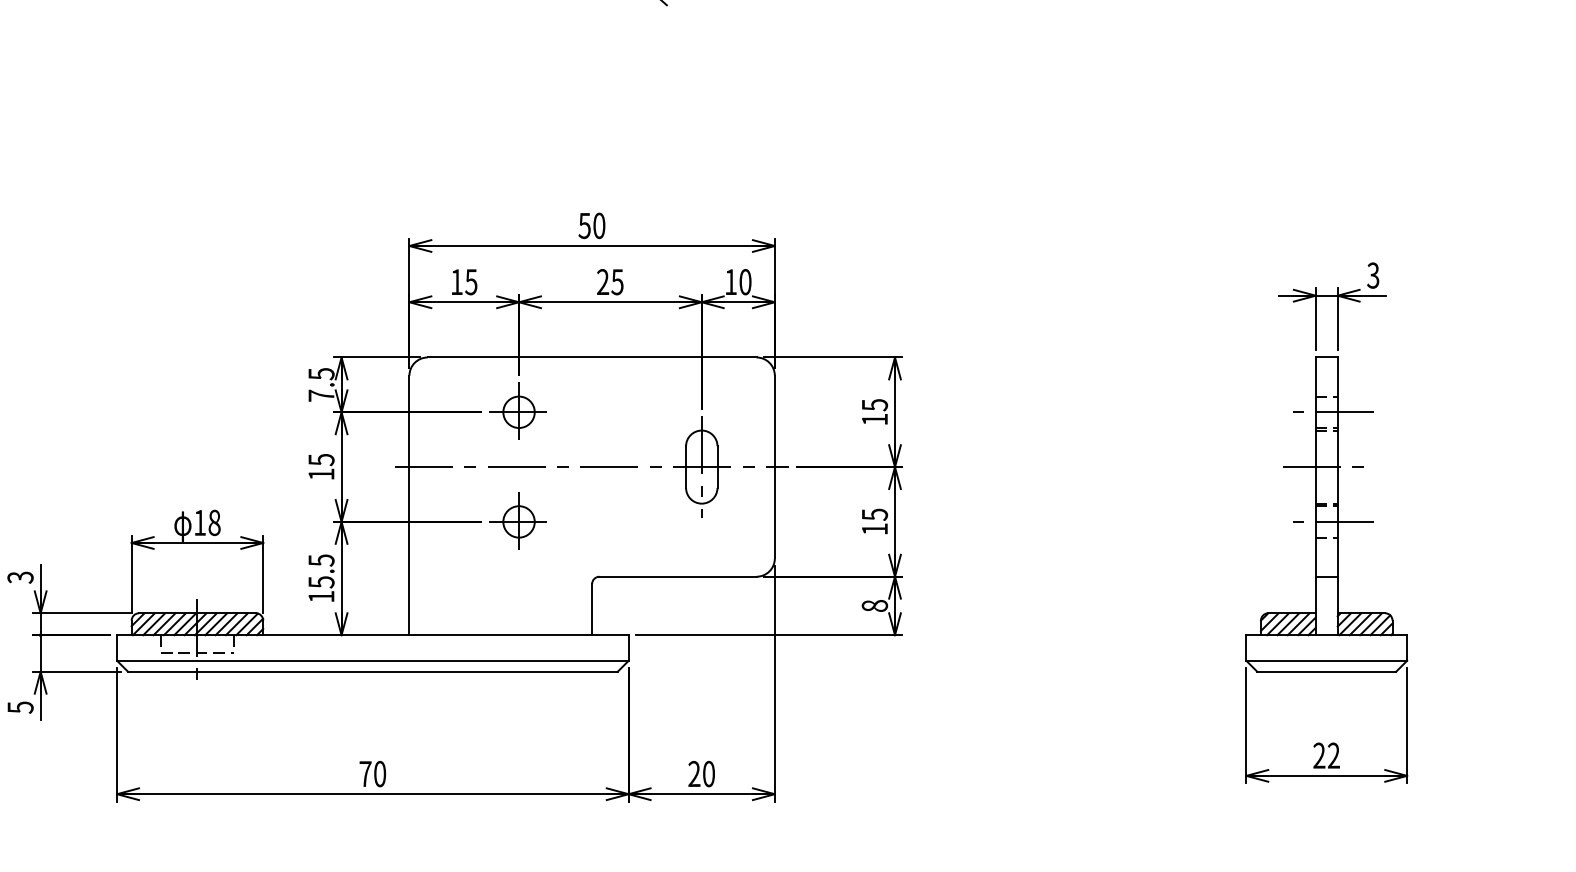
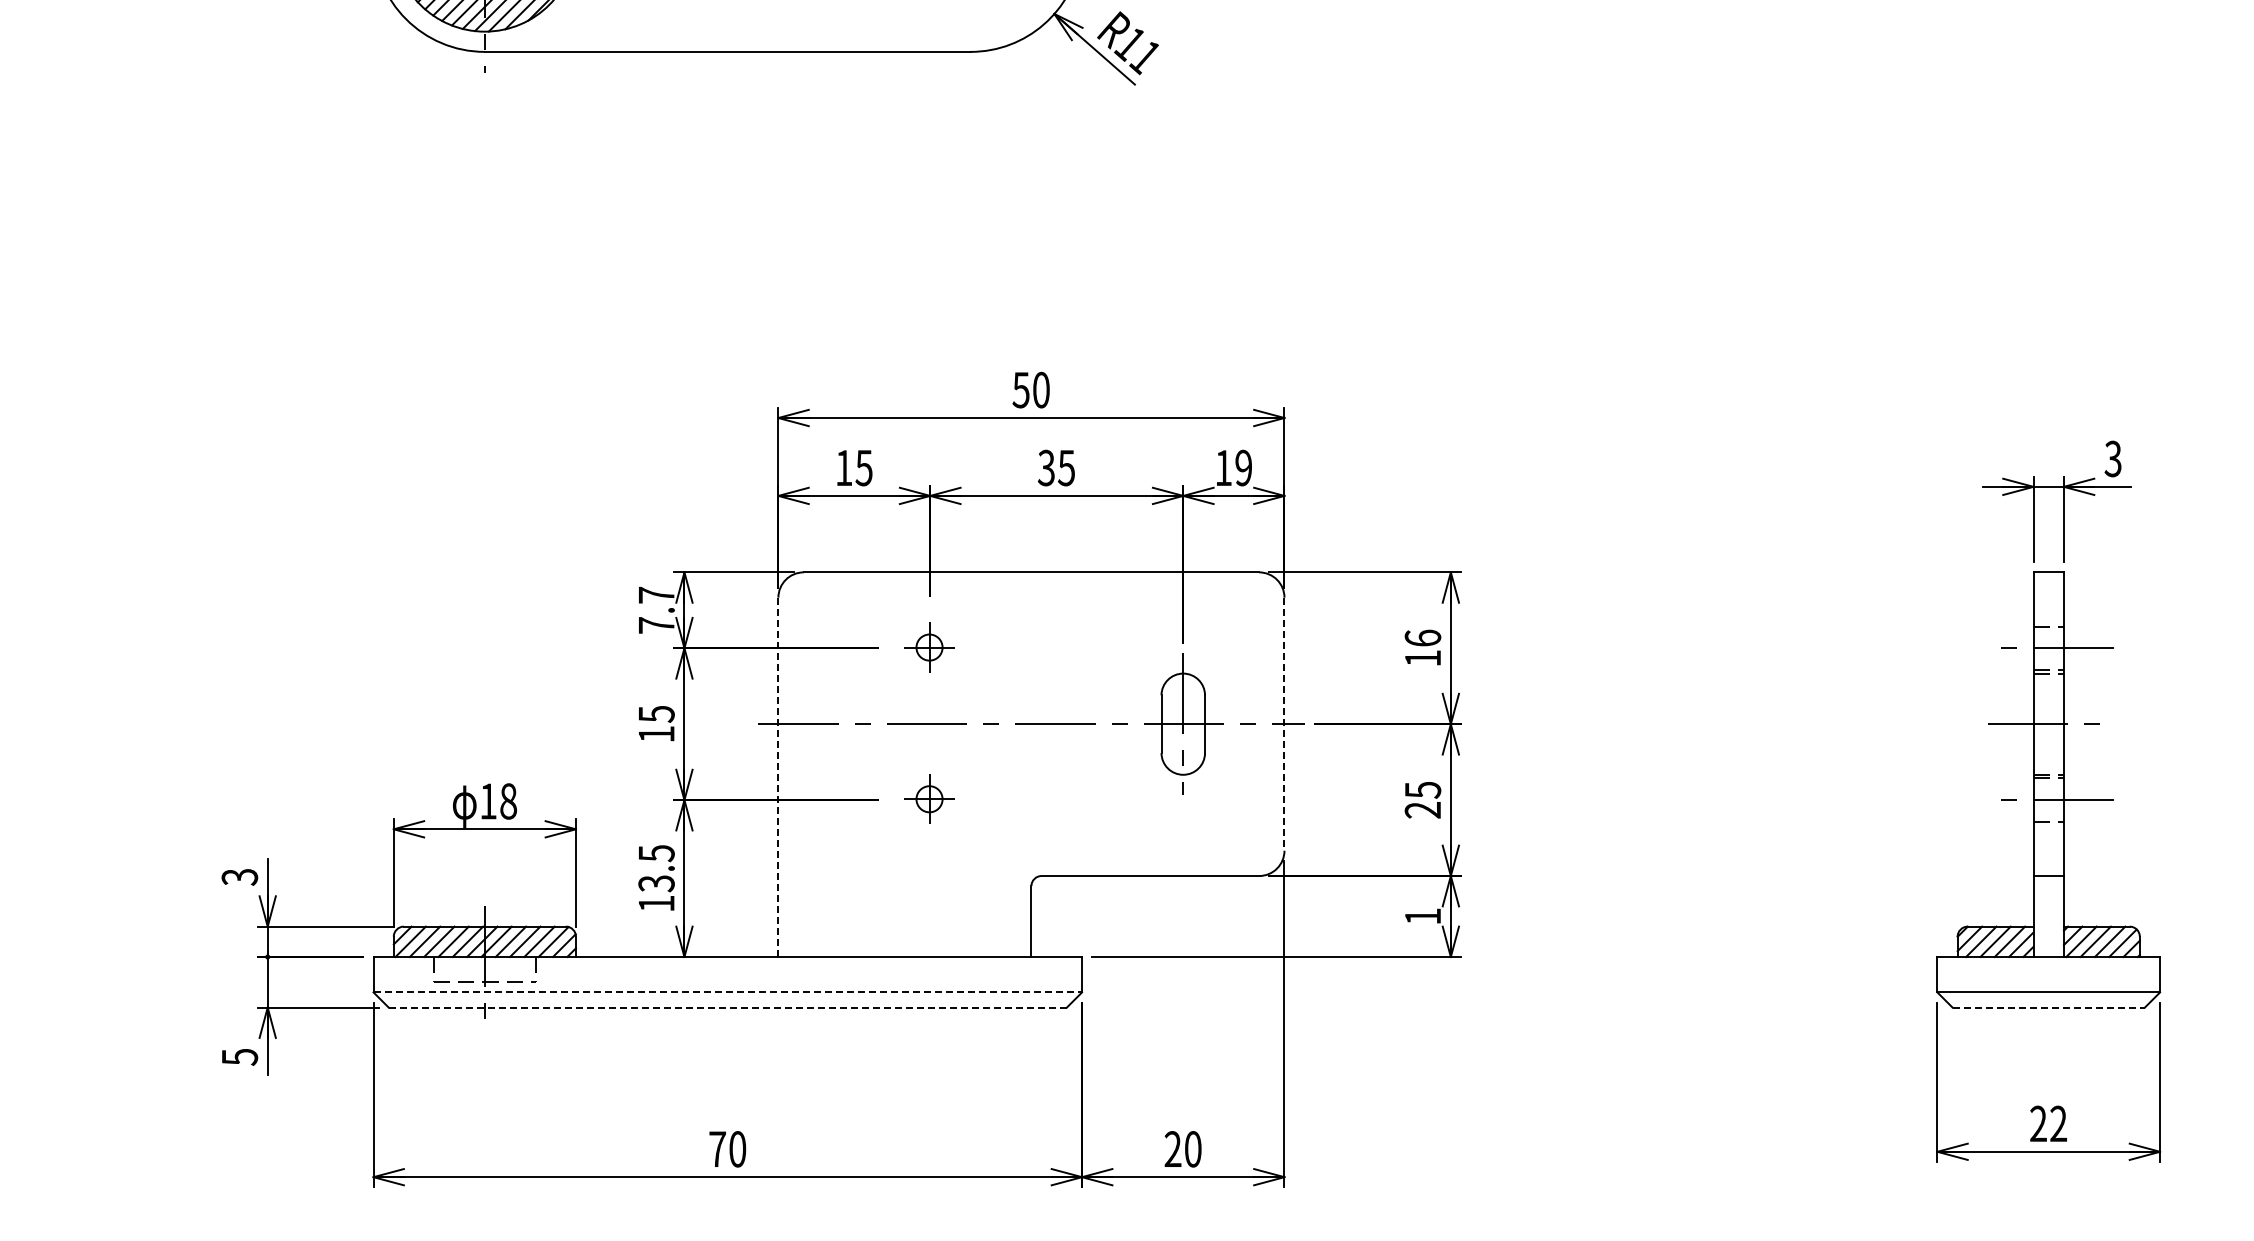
text: (745, 281) -> (1243, 467), 10 -> 19
text: (602, 282) -> (1045, 468), 25 -> 35
text: (321, 374) -> (656, 595), 7.5 -> 7.7
text: (874, 405) -> (1422, 638), 15 -> 16
part: (517, 411) -> (928, 646), size x0.6
line: (774, 467) -> (1284, 724), solid -> dashed
line: (409, 505) -> (778, 777), solid -> dashed
part: (517, 520) -> (928, 797), size x0.6
text: (874, 529) -> (1422, 810), 15 -> 25
text: (321, 582) -> (656, 883), 15.5 -> 13.5
text: (874, 605) -> (1422, 916), 8 -> 1
line: (373, 660) -> (728, 992), solid -> dashed
line: (373, 671) -> (728, 1007), solid -> dashed
line: (1327, 671) -> (2049, 1007), solid -> dashed

